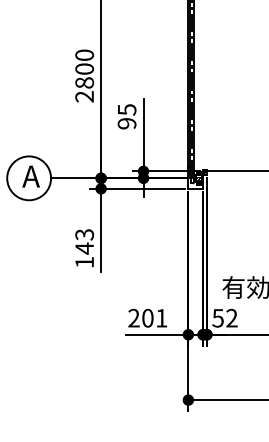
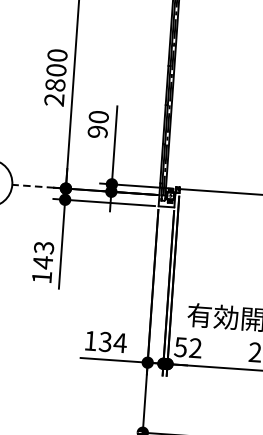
text: (126, 109) -> (98, 116), 95 -> 90
line: (70, 178) -> (33, 186), solid -> dashed
text: (147, 317) -> (105, 341), 201 -> 134

